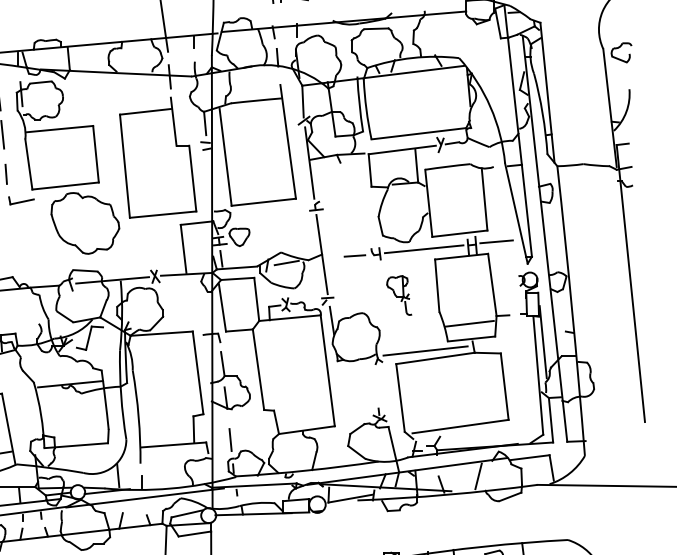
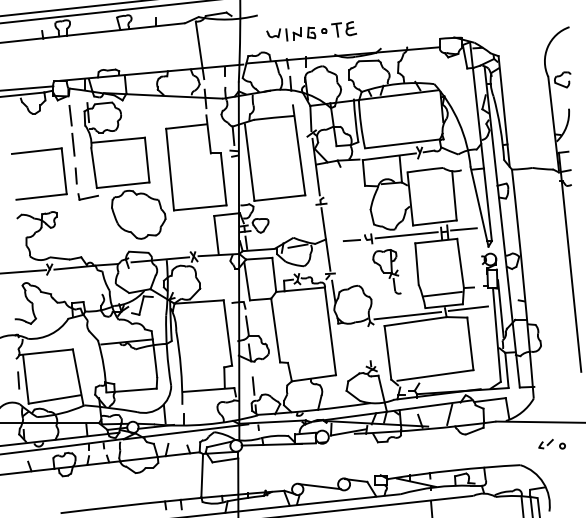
part: (398, 295) -> (386, 271), size x1.43
line: (501, 341) -> (467, 308), added
part: (607, 513) -> (551, 444), added

